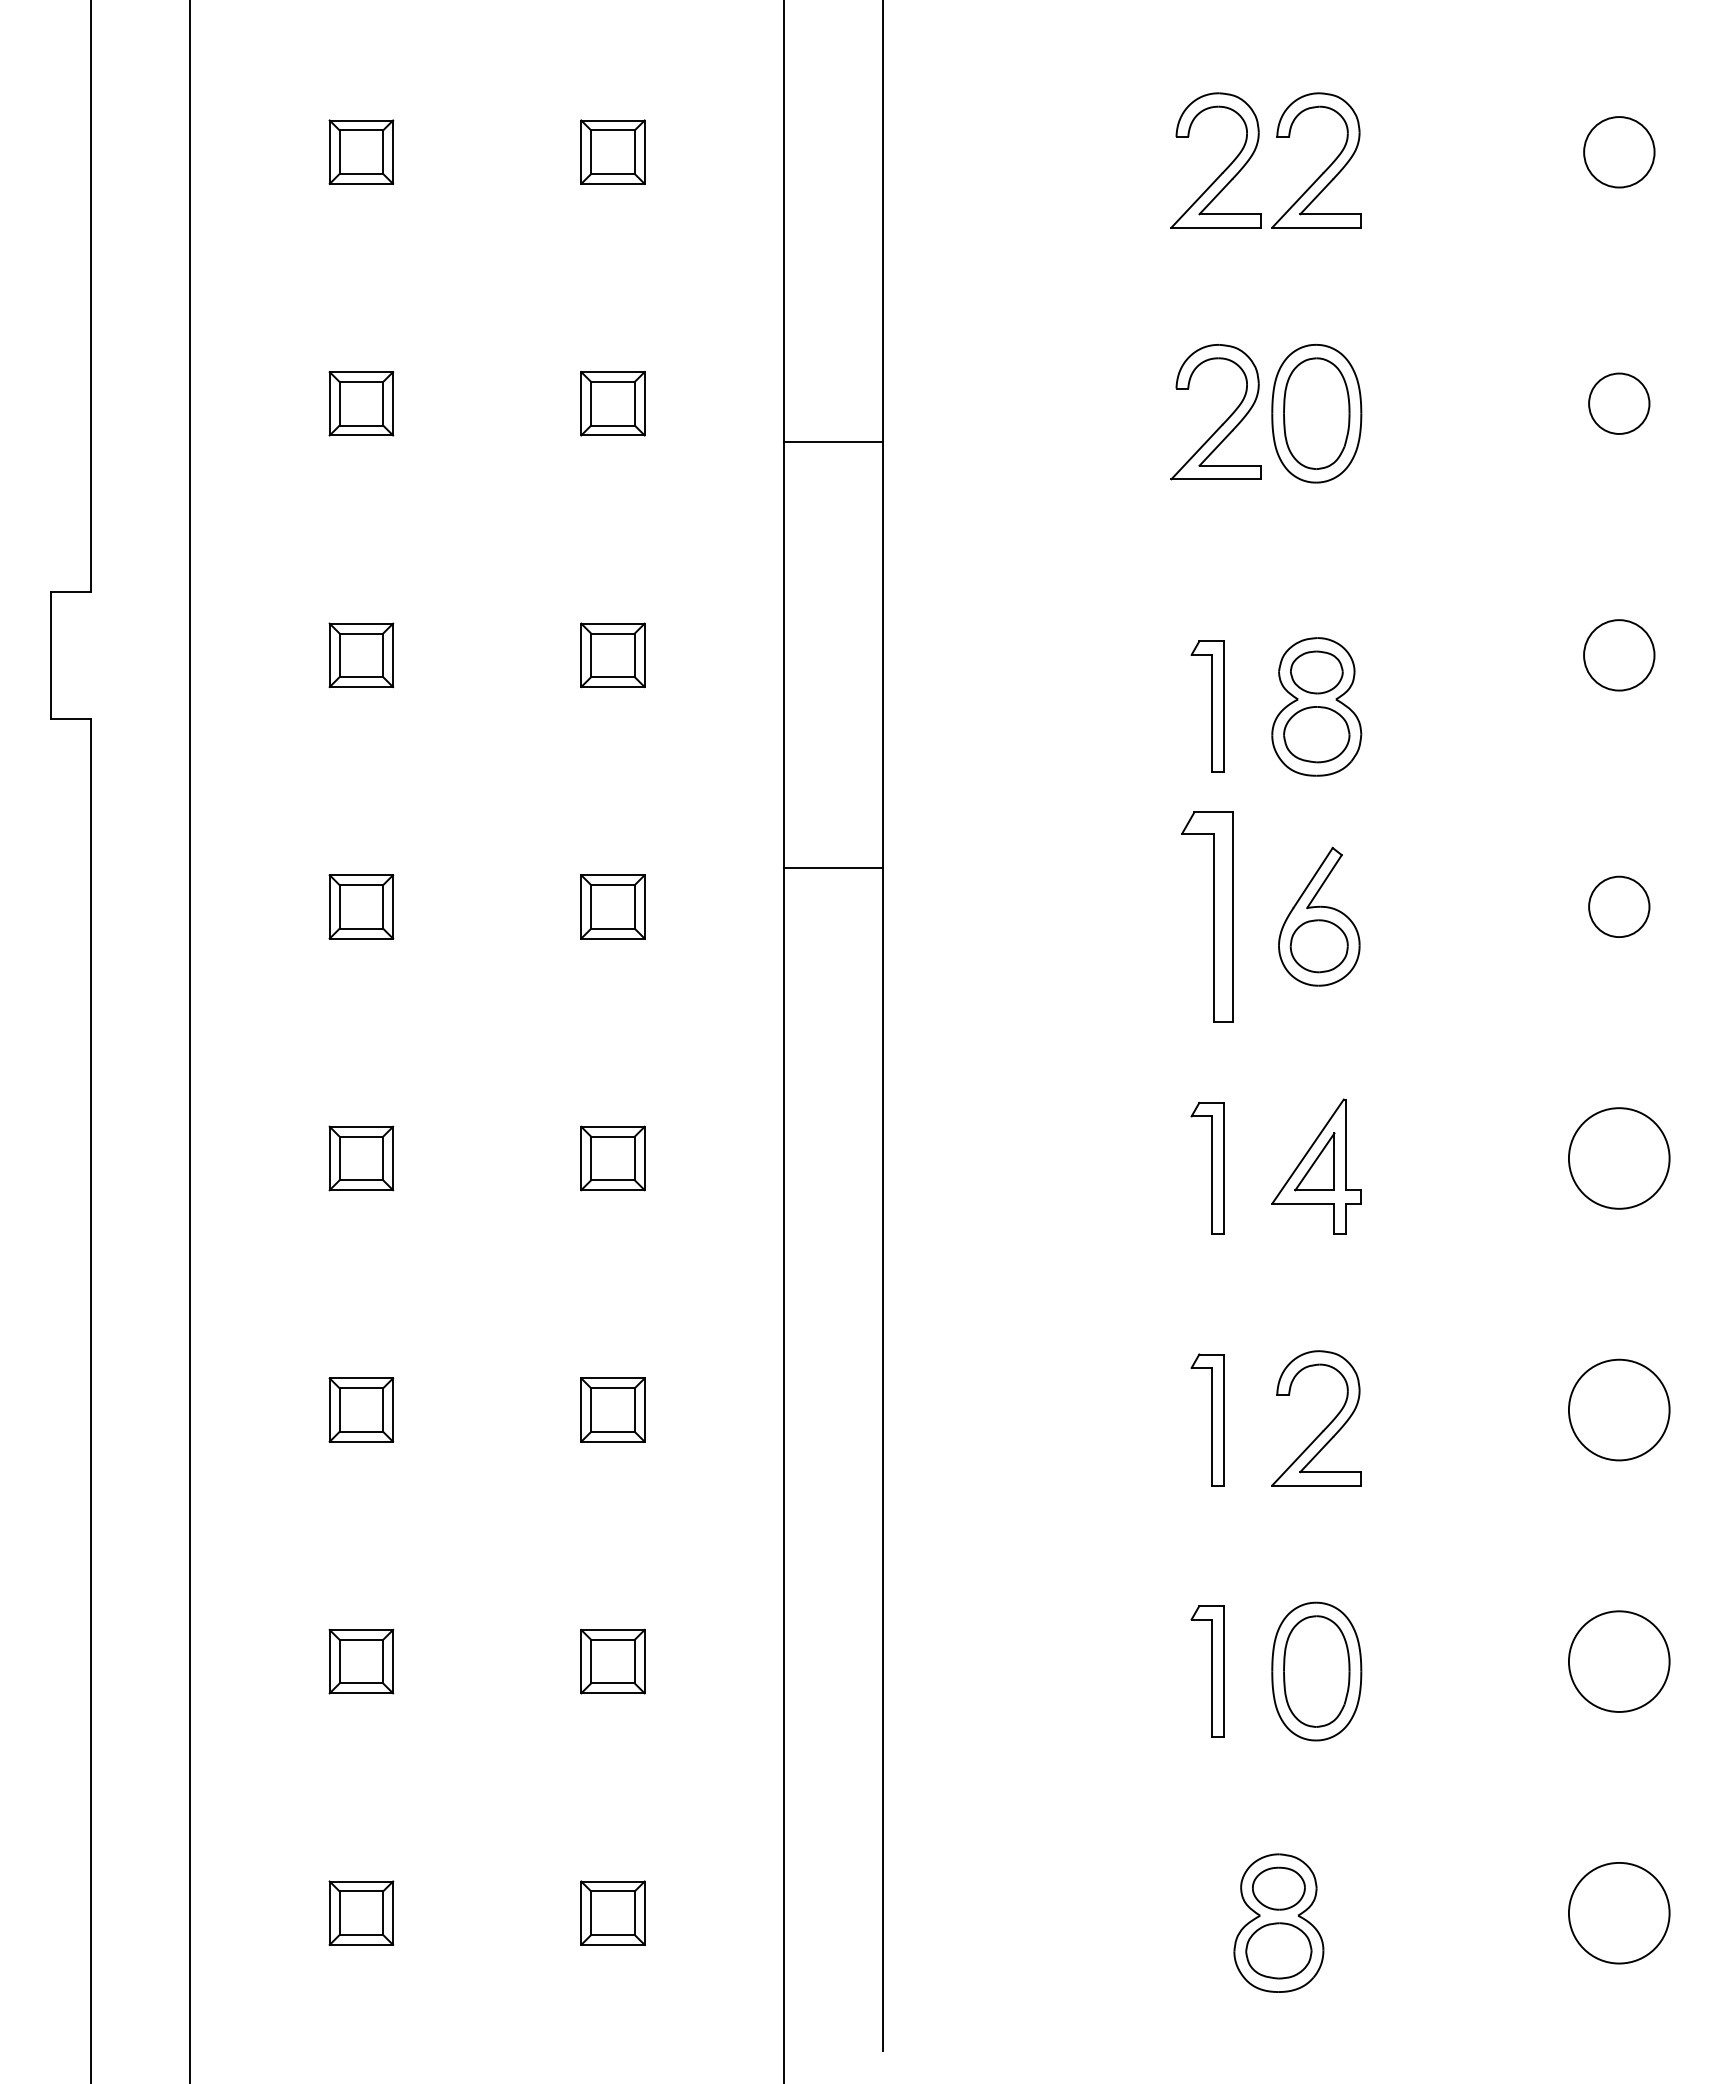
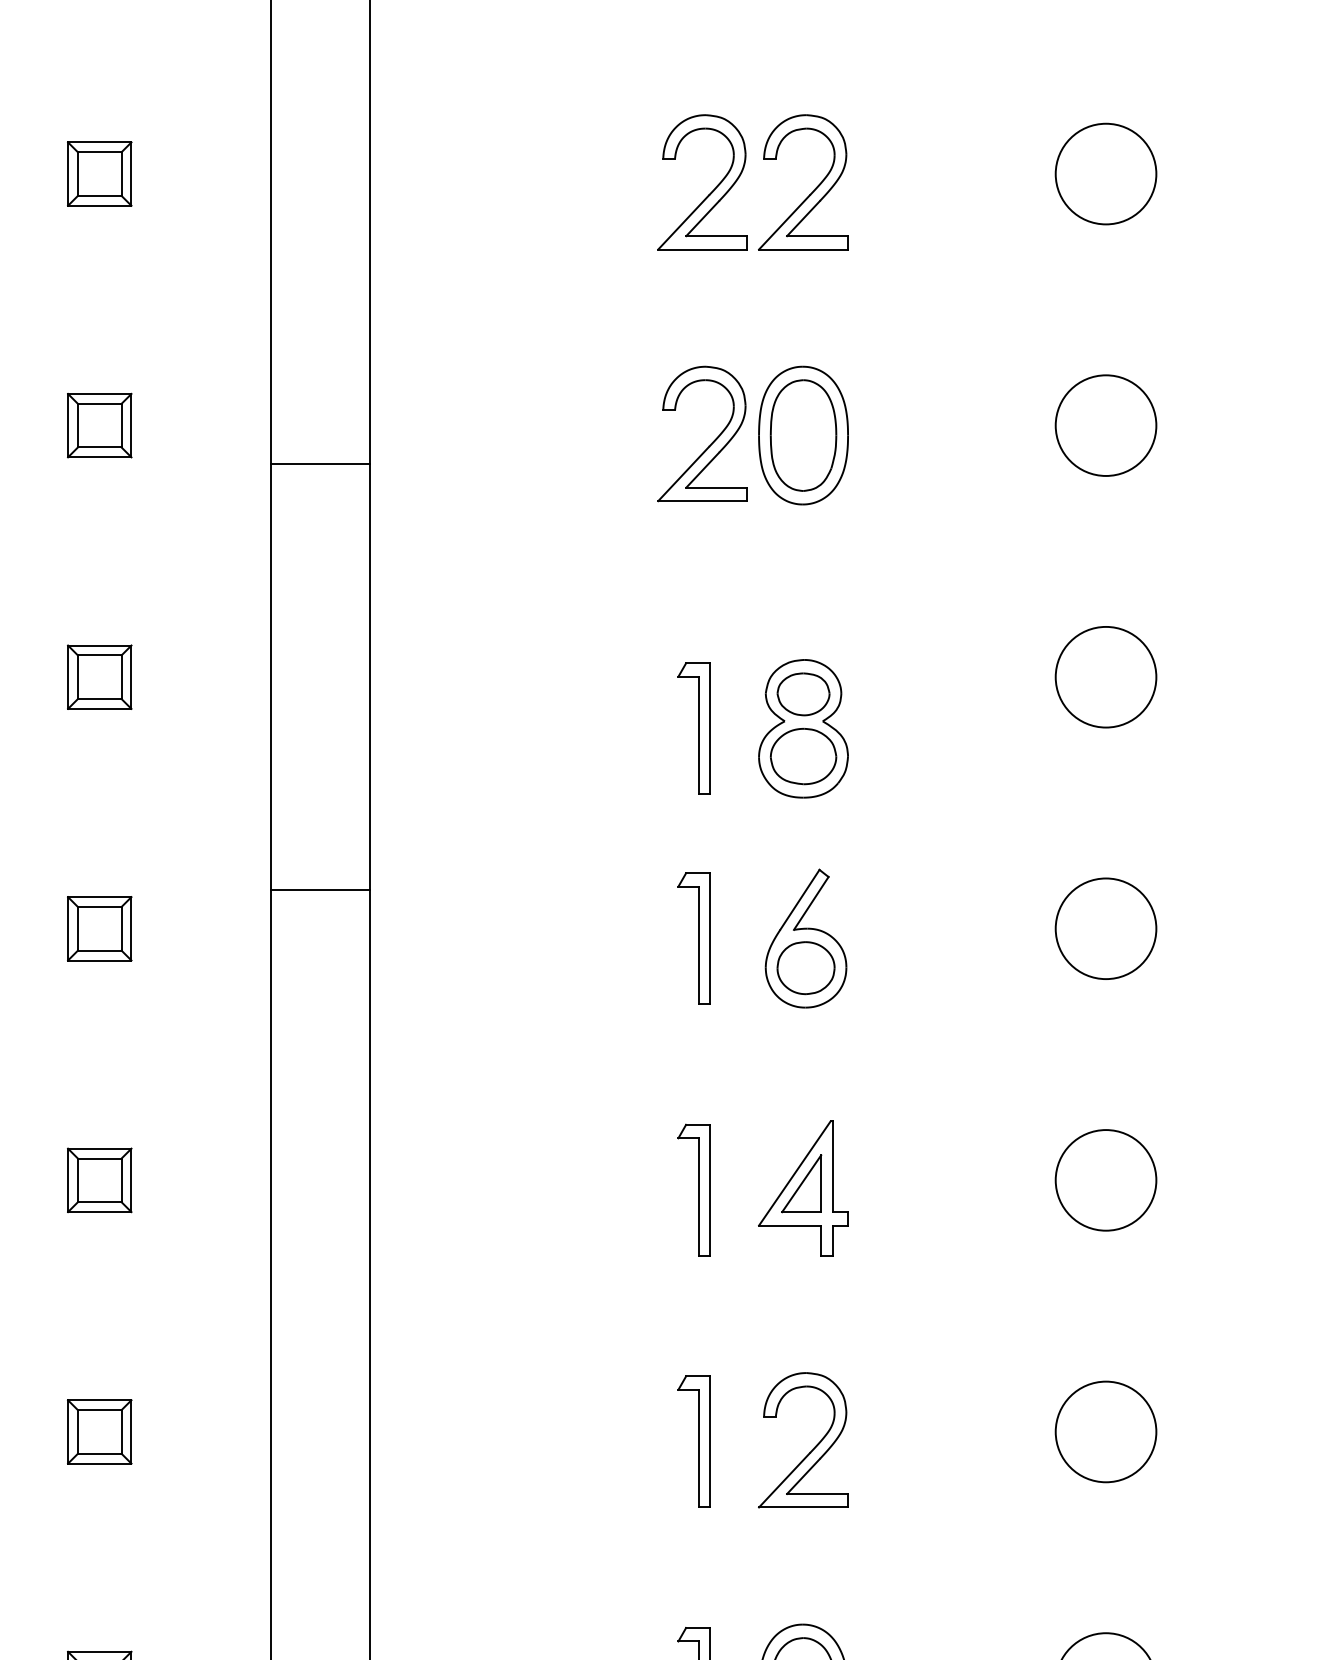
circle: (1619, 152) -> (1106, 174), size x1.43
circle: (1618, 403) -> (1105, 425), size x1.67
circle: (1618, 655) -> (1105, 677), size x1.43
circle: (1618, 906) -> (1105, 928), size x1.67
part: (1207, 916) -> (694, 938), size x0.62

